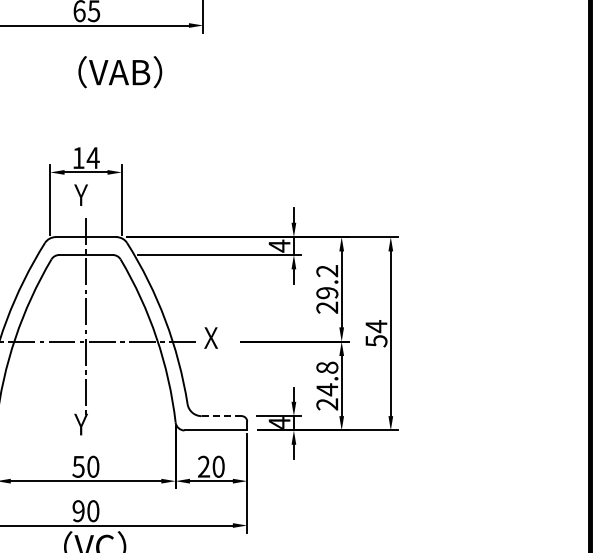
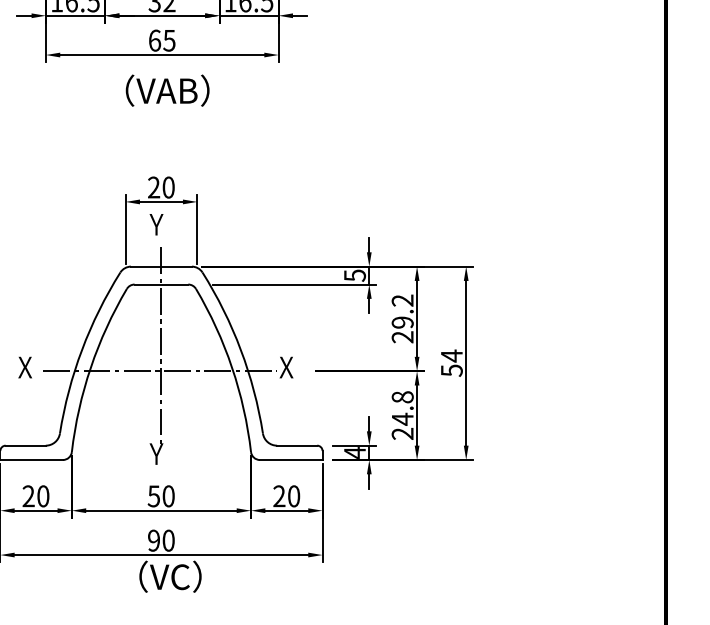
text: (120, 71) -> (167, 90), moved
text: (86, 157) -> (161, 187), 14 -> 20
text: (280, 245) -> (355, 275), 4 -> 5
line: (222, 415) -> (297, 445), dashed -> solid

